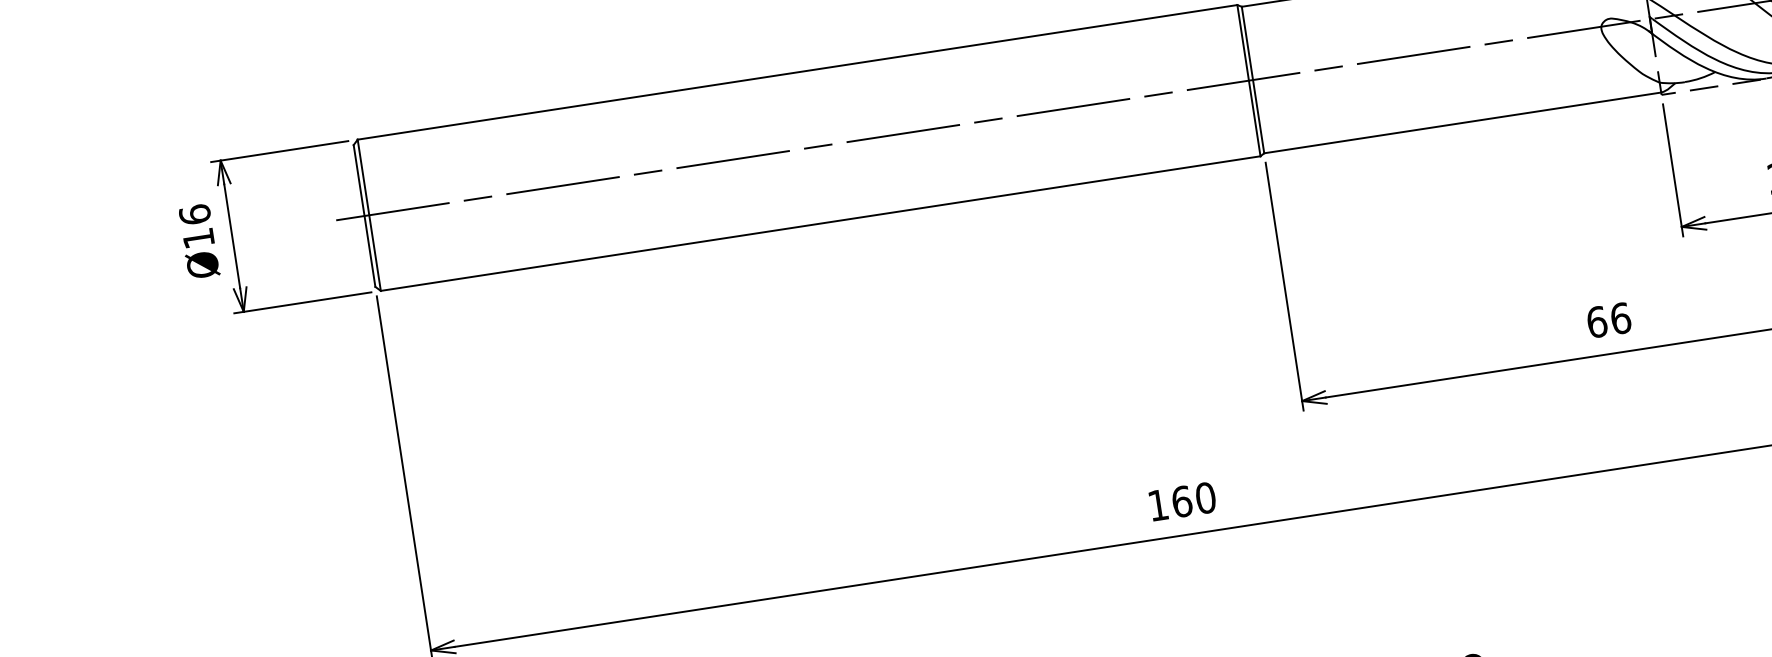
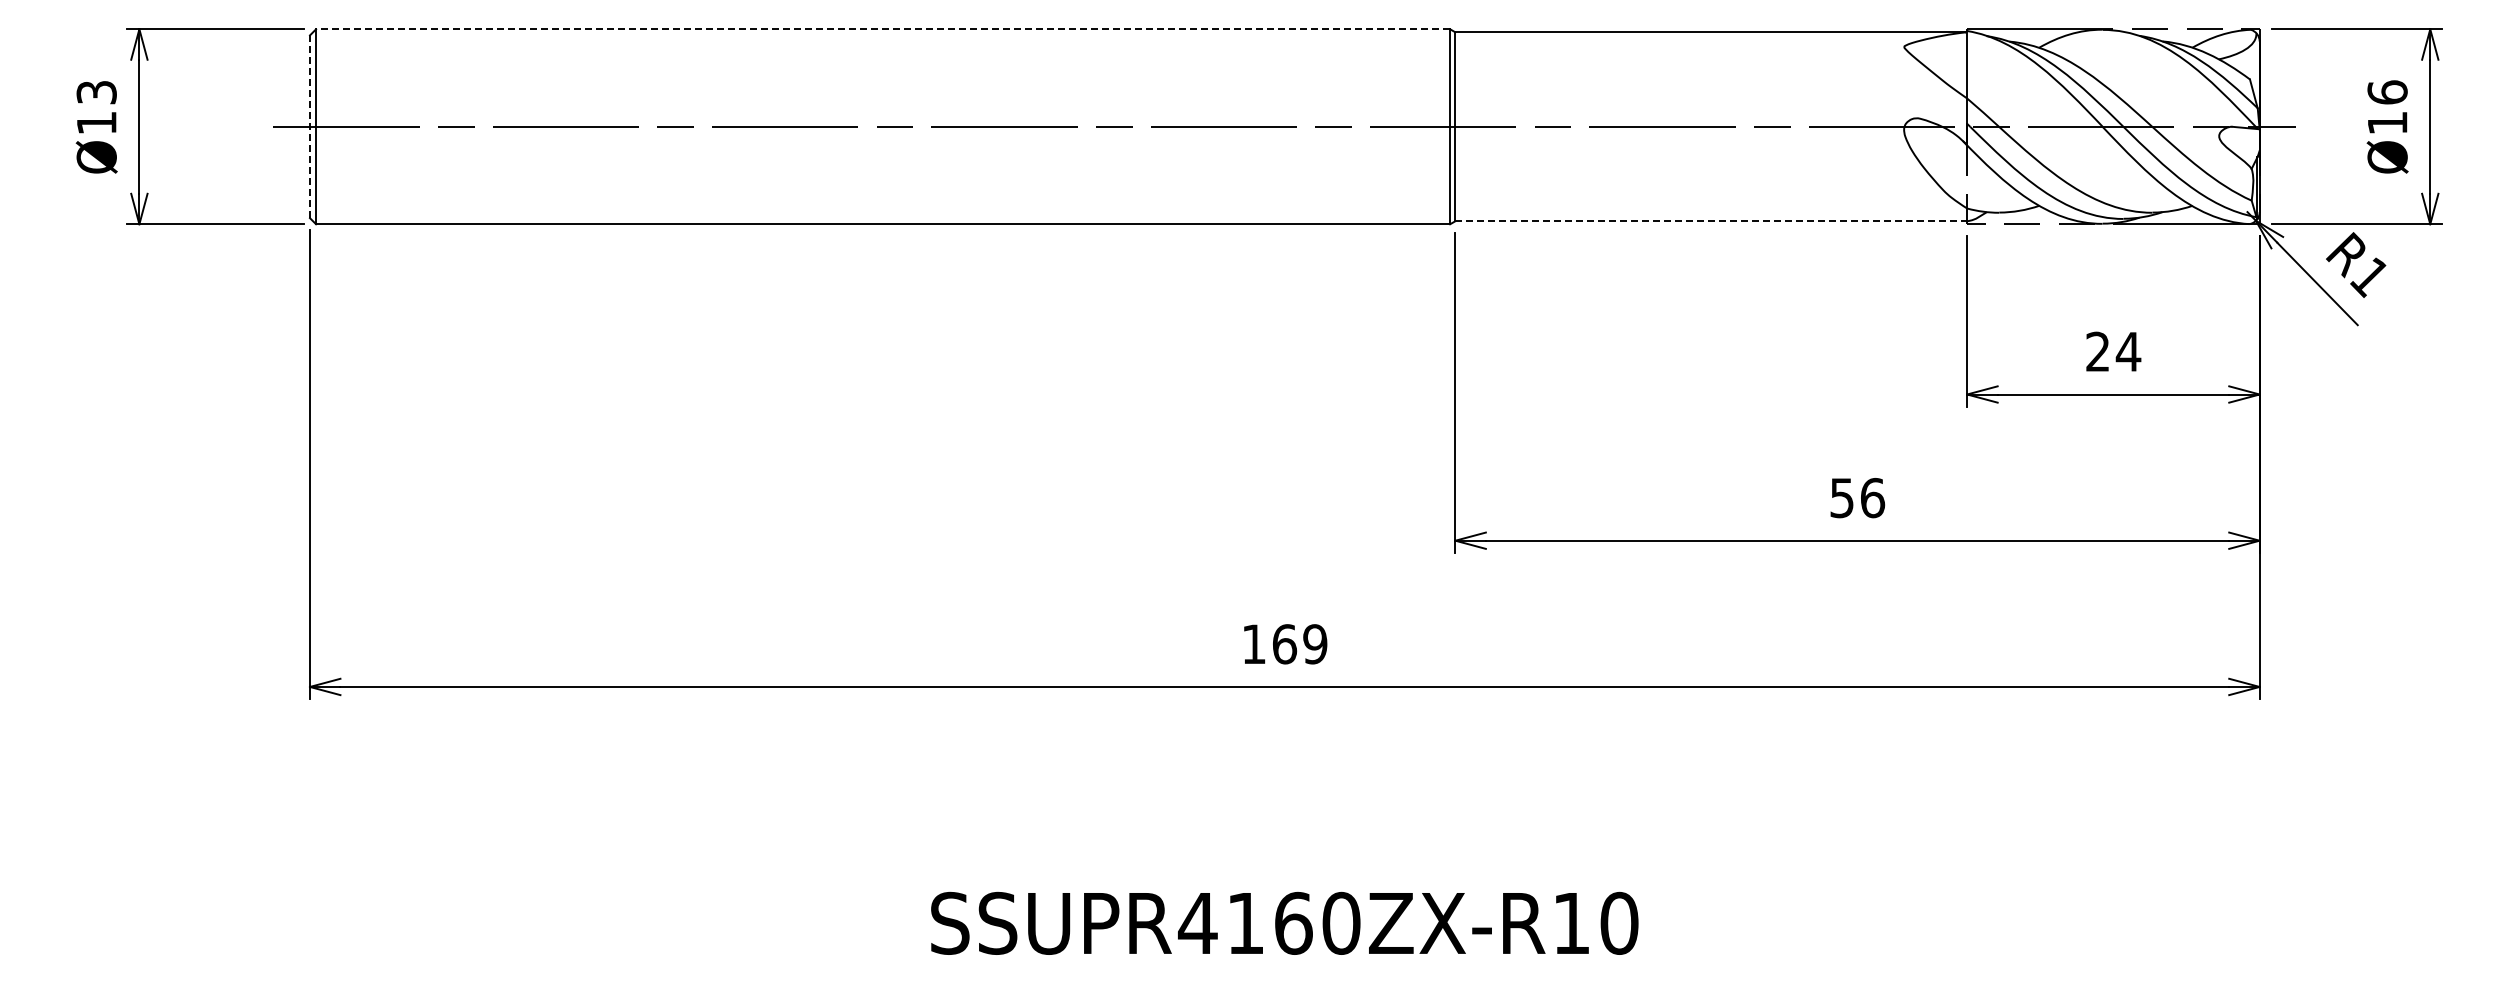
line: (797, 72) -> (882, 29), solid -> dashed
line: (1462, 123) -> (1711, 221), solid -> dashed
text: (194, 214) -> (96, 92), Ø16 -> Ø13
line: (365, 216) -> (310, 127), solid -> dashed
text: (1597, 322) -> (1842, 498), 66 -> 56
text: (1205, 498) -> (1315, 644), 160 -> 169

